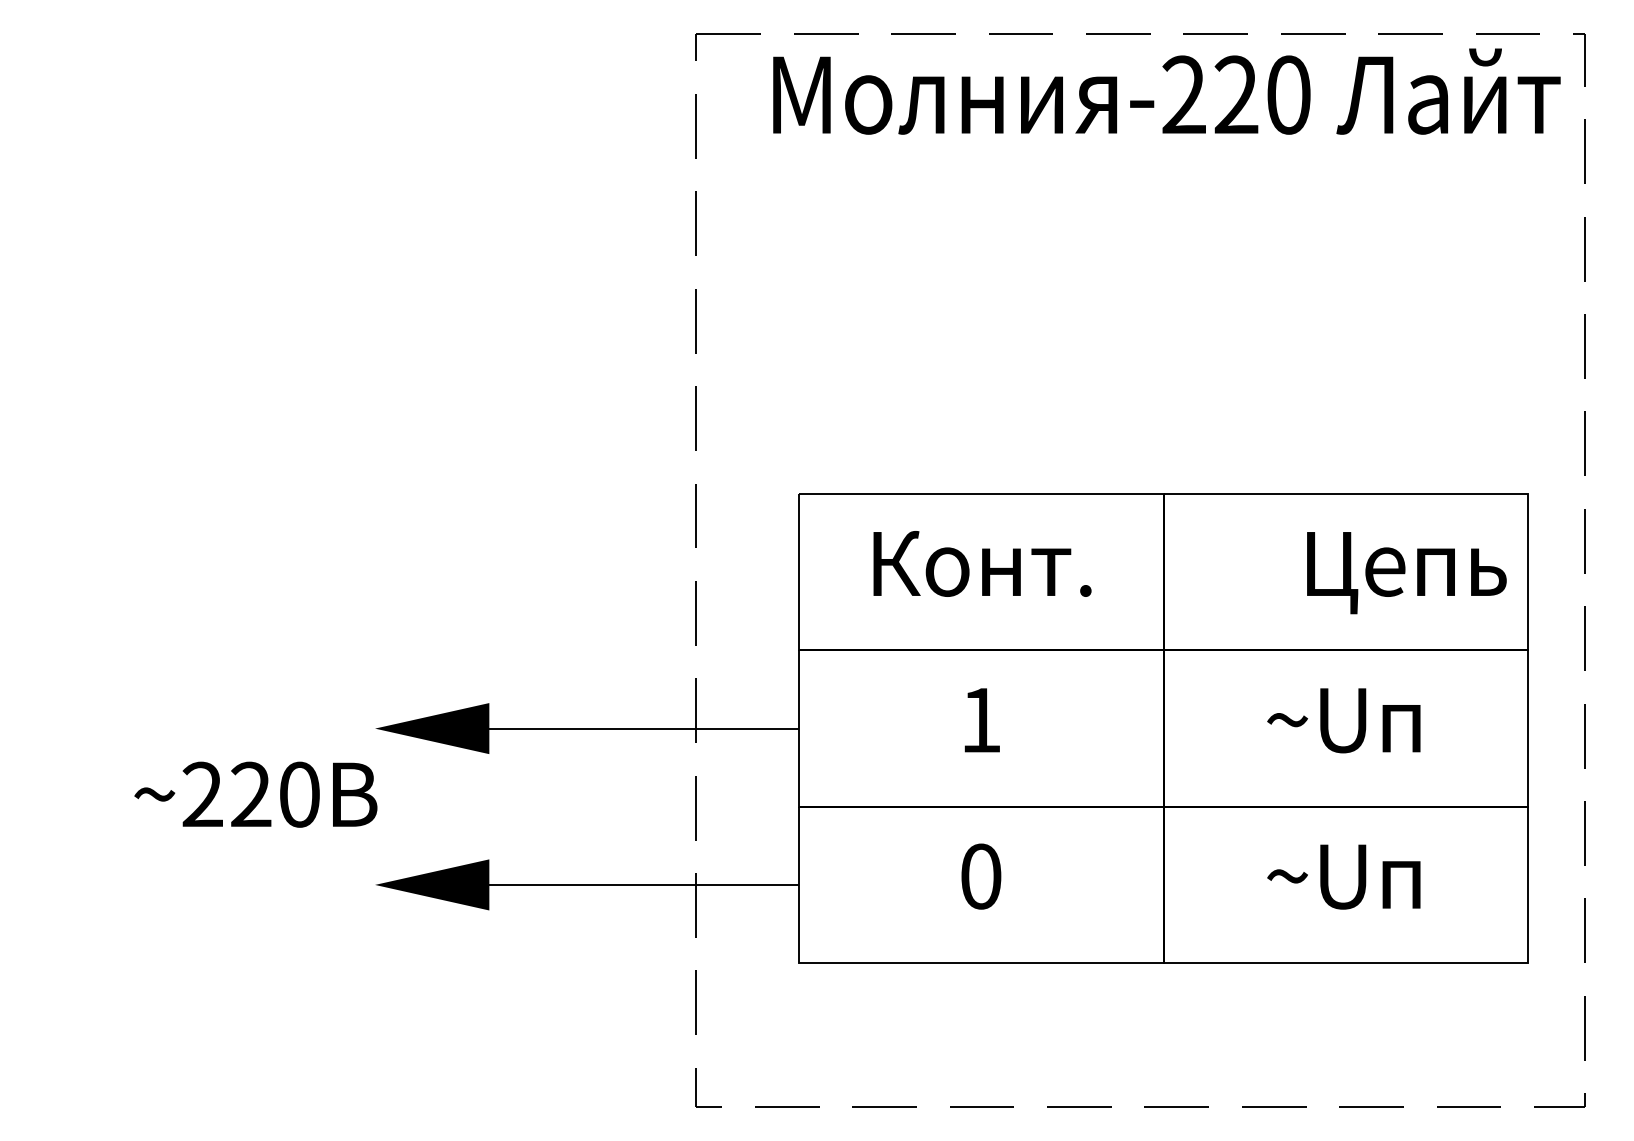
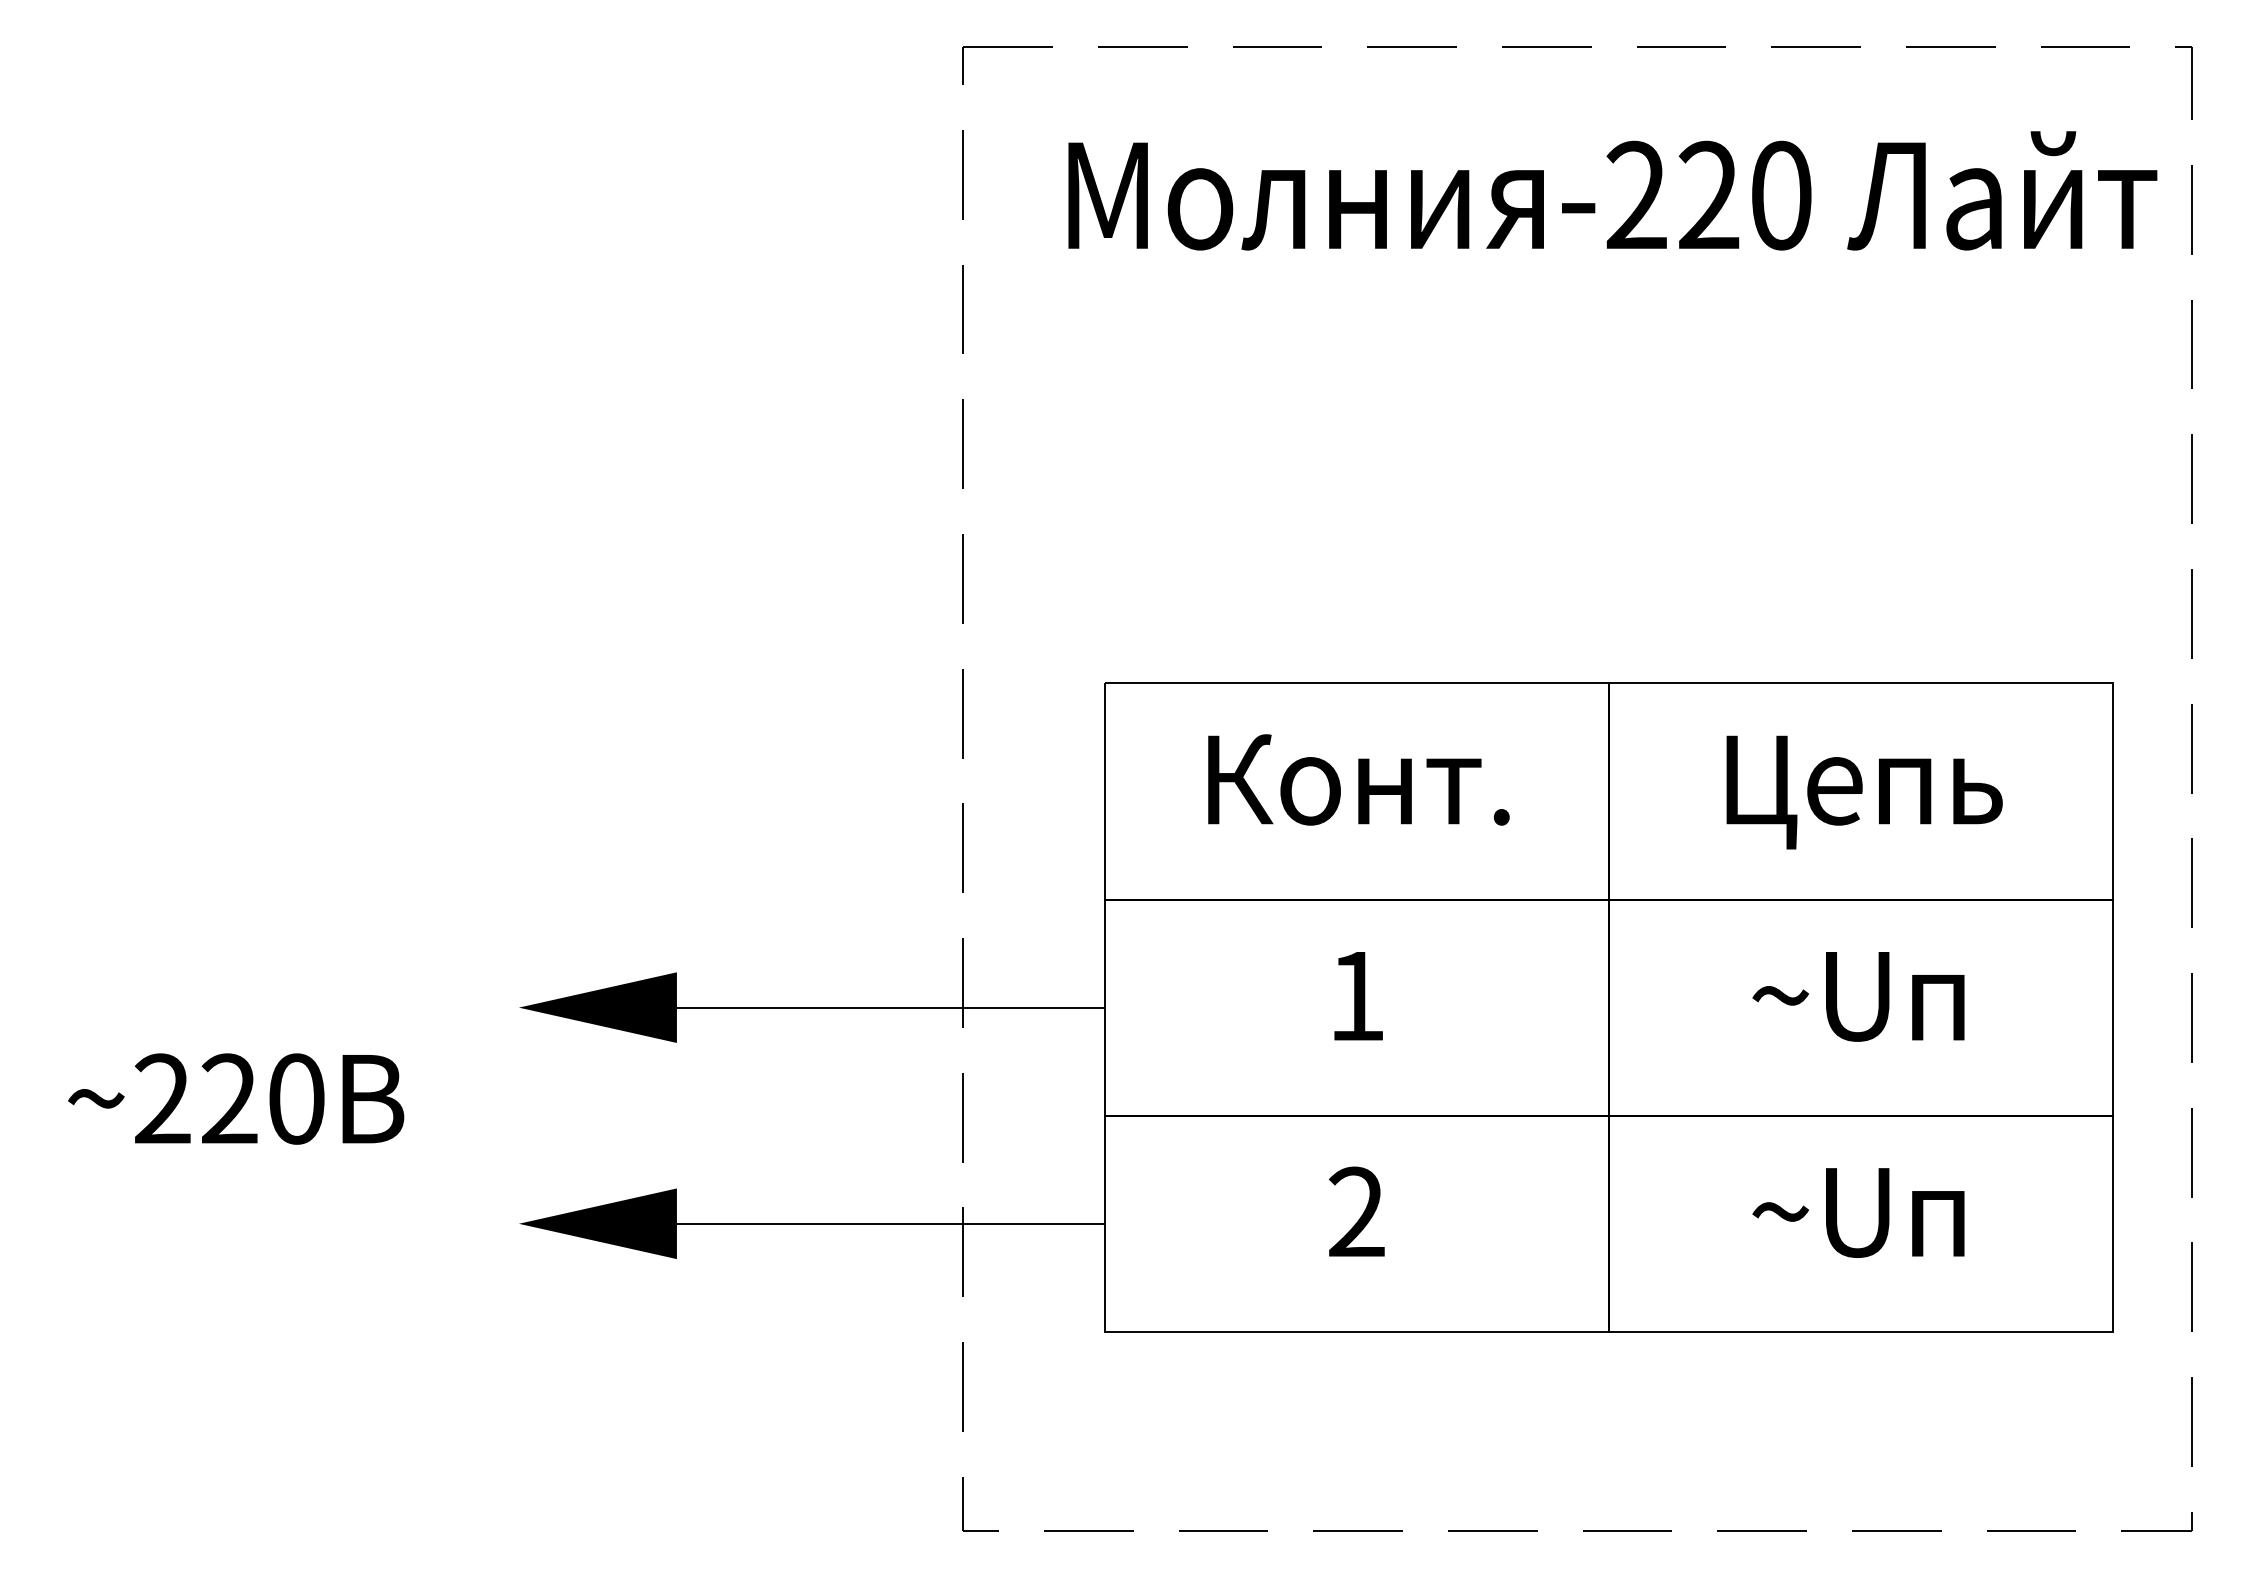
text: (1166, 91) -> (1612, 190), moved
text: (1406, 573) -> (1864, 792), moved
text: (256, 794) -> (236, 1098), moved
text: (980, 876) -> (1356, 1211), 0 -> 2

